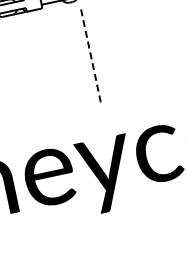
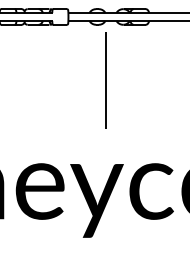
line: (90, 55) -> (105, 80), dashed -> solid

